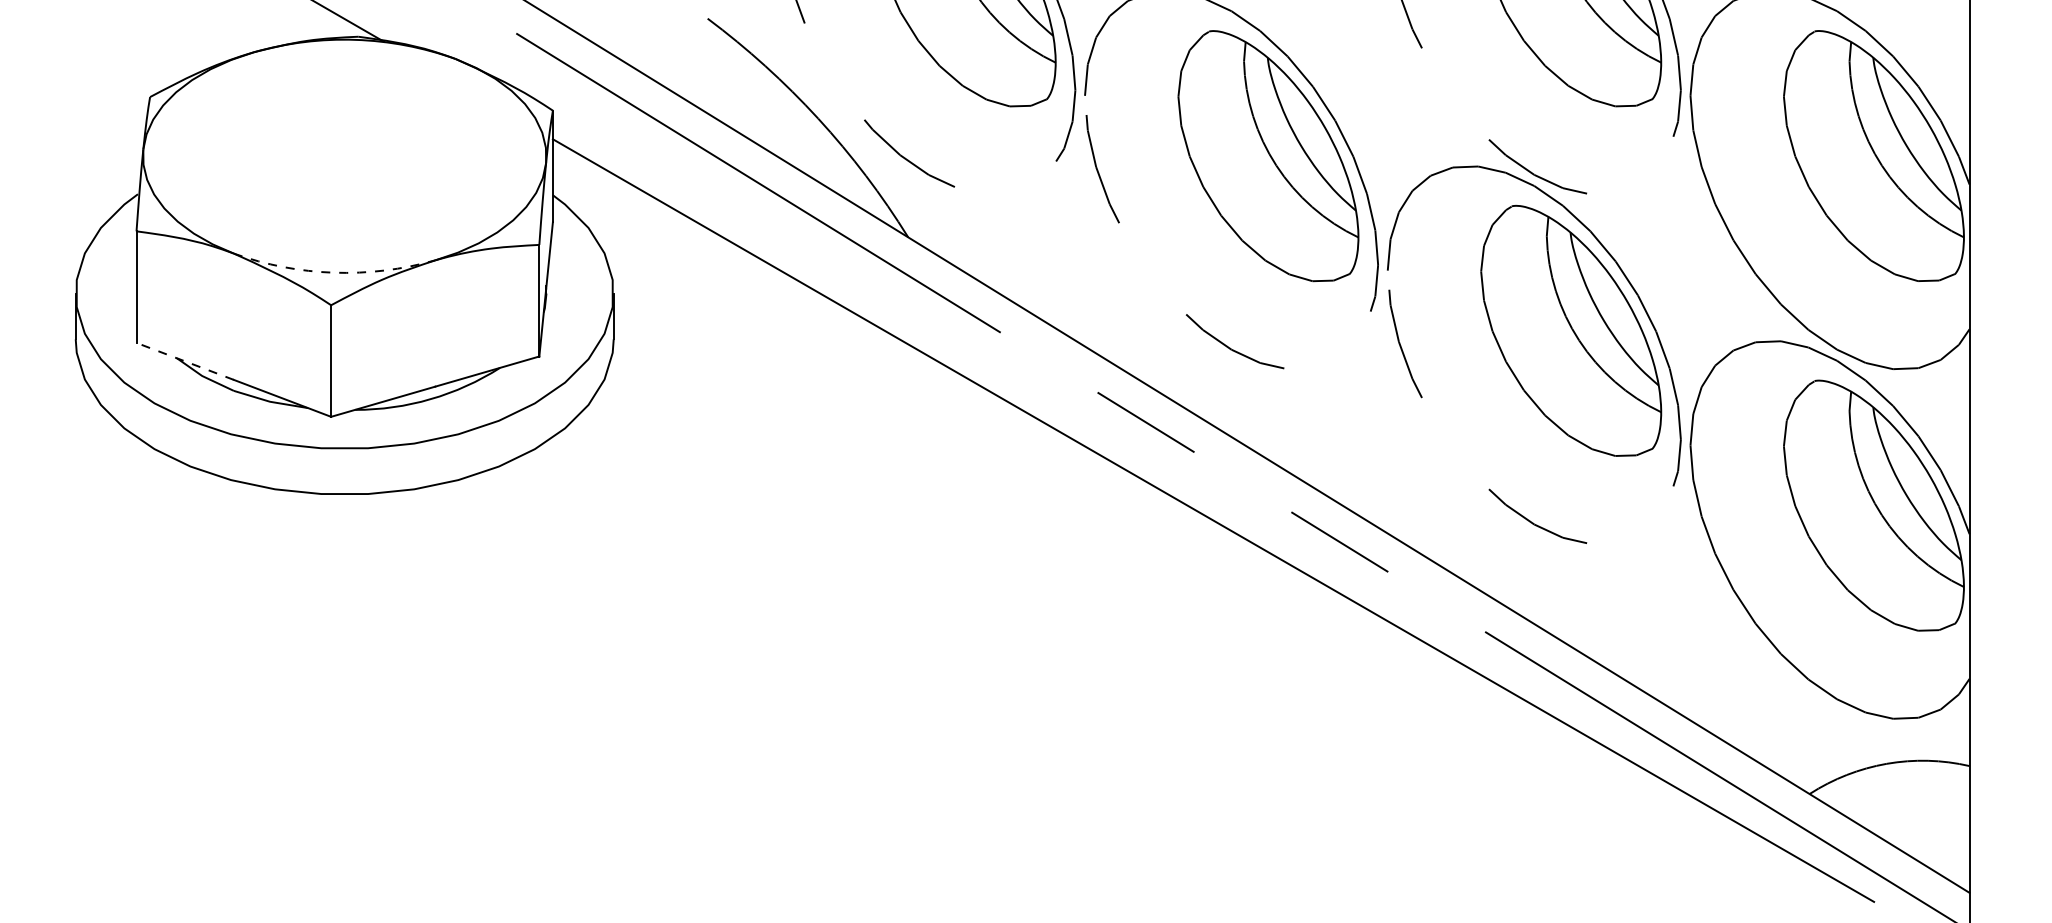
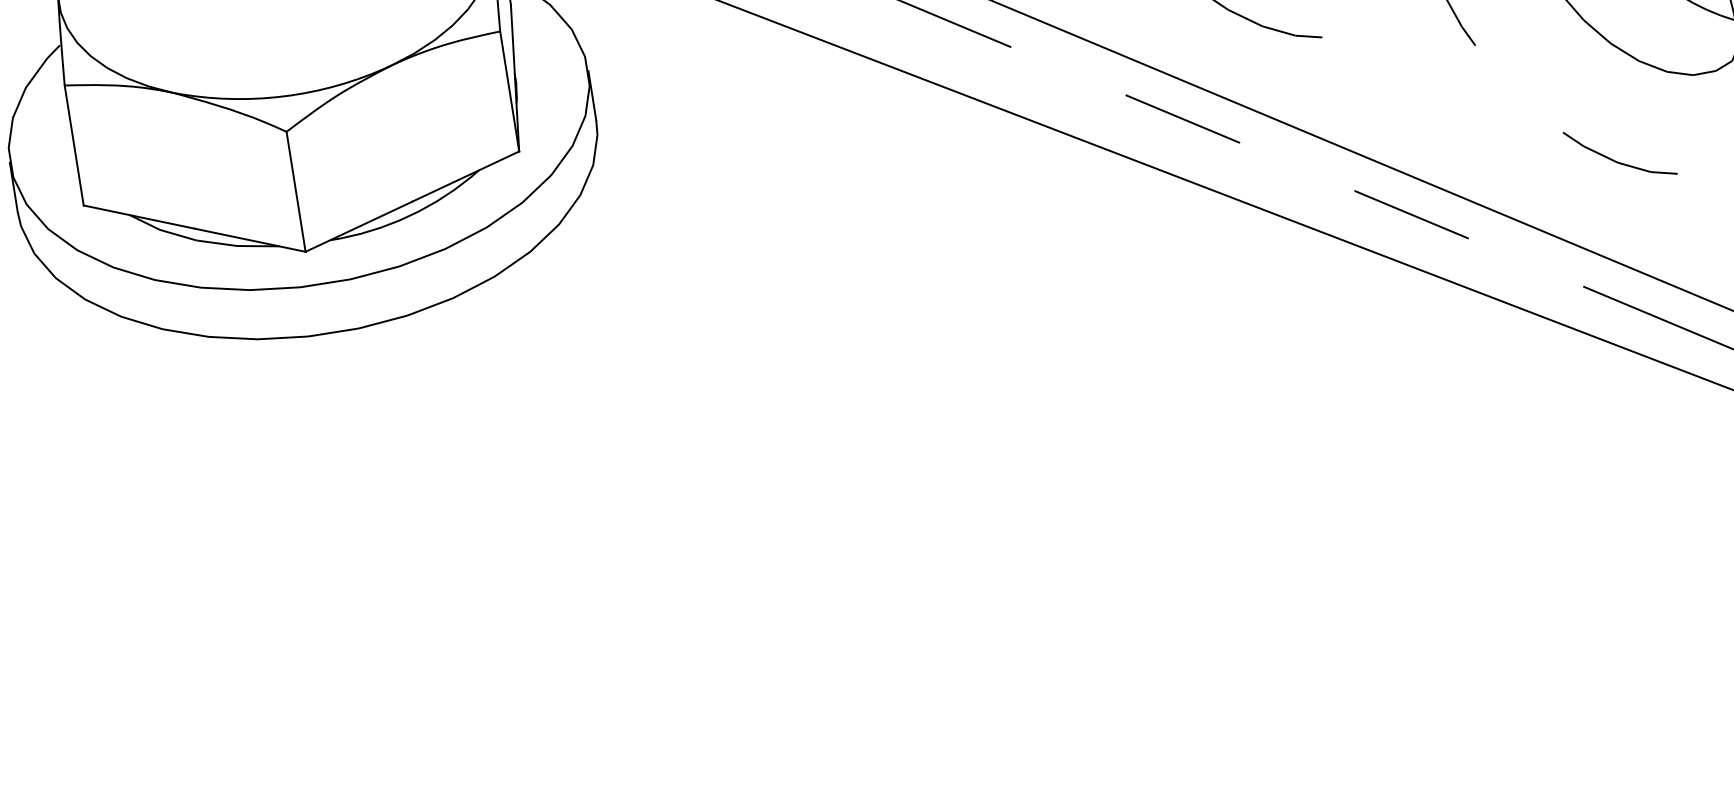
arc: (334, 272) -> (284, 96), dashed -> solid
line: (184, 361) -> (138, 217), dashed -> solid

